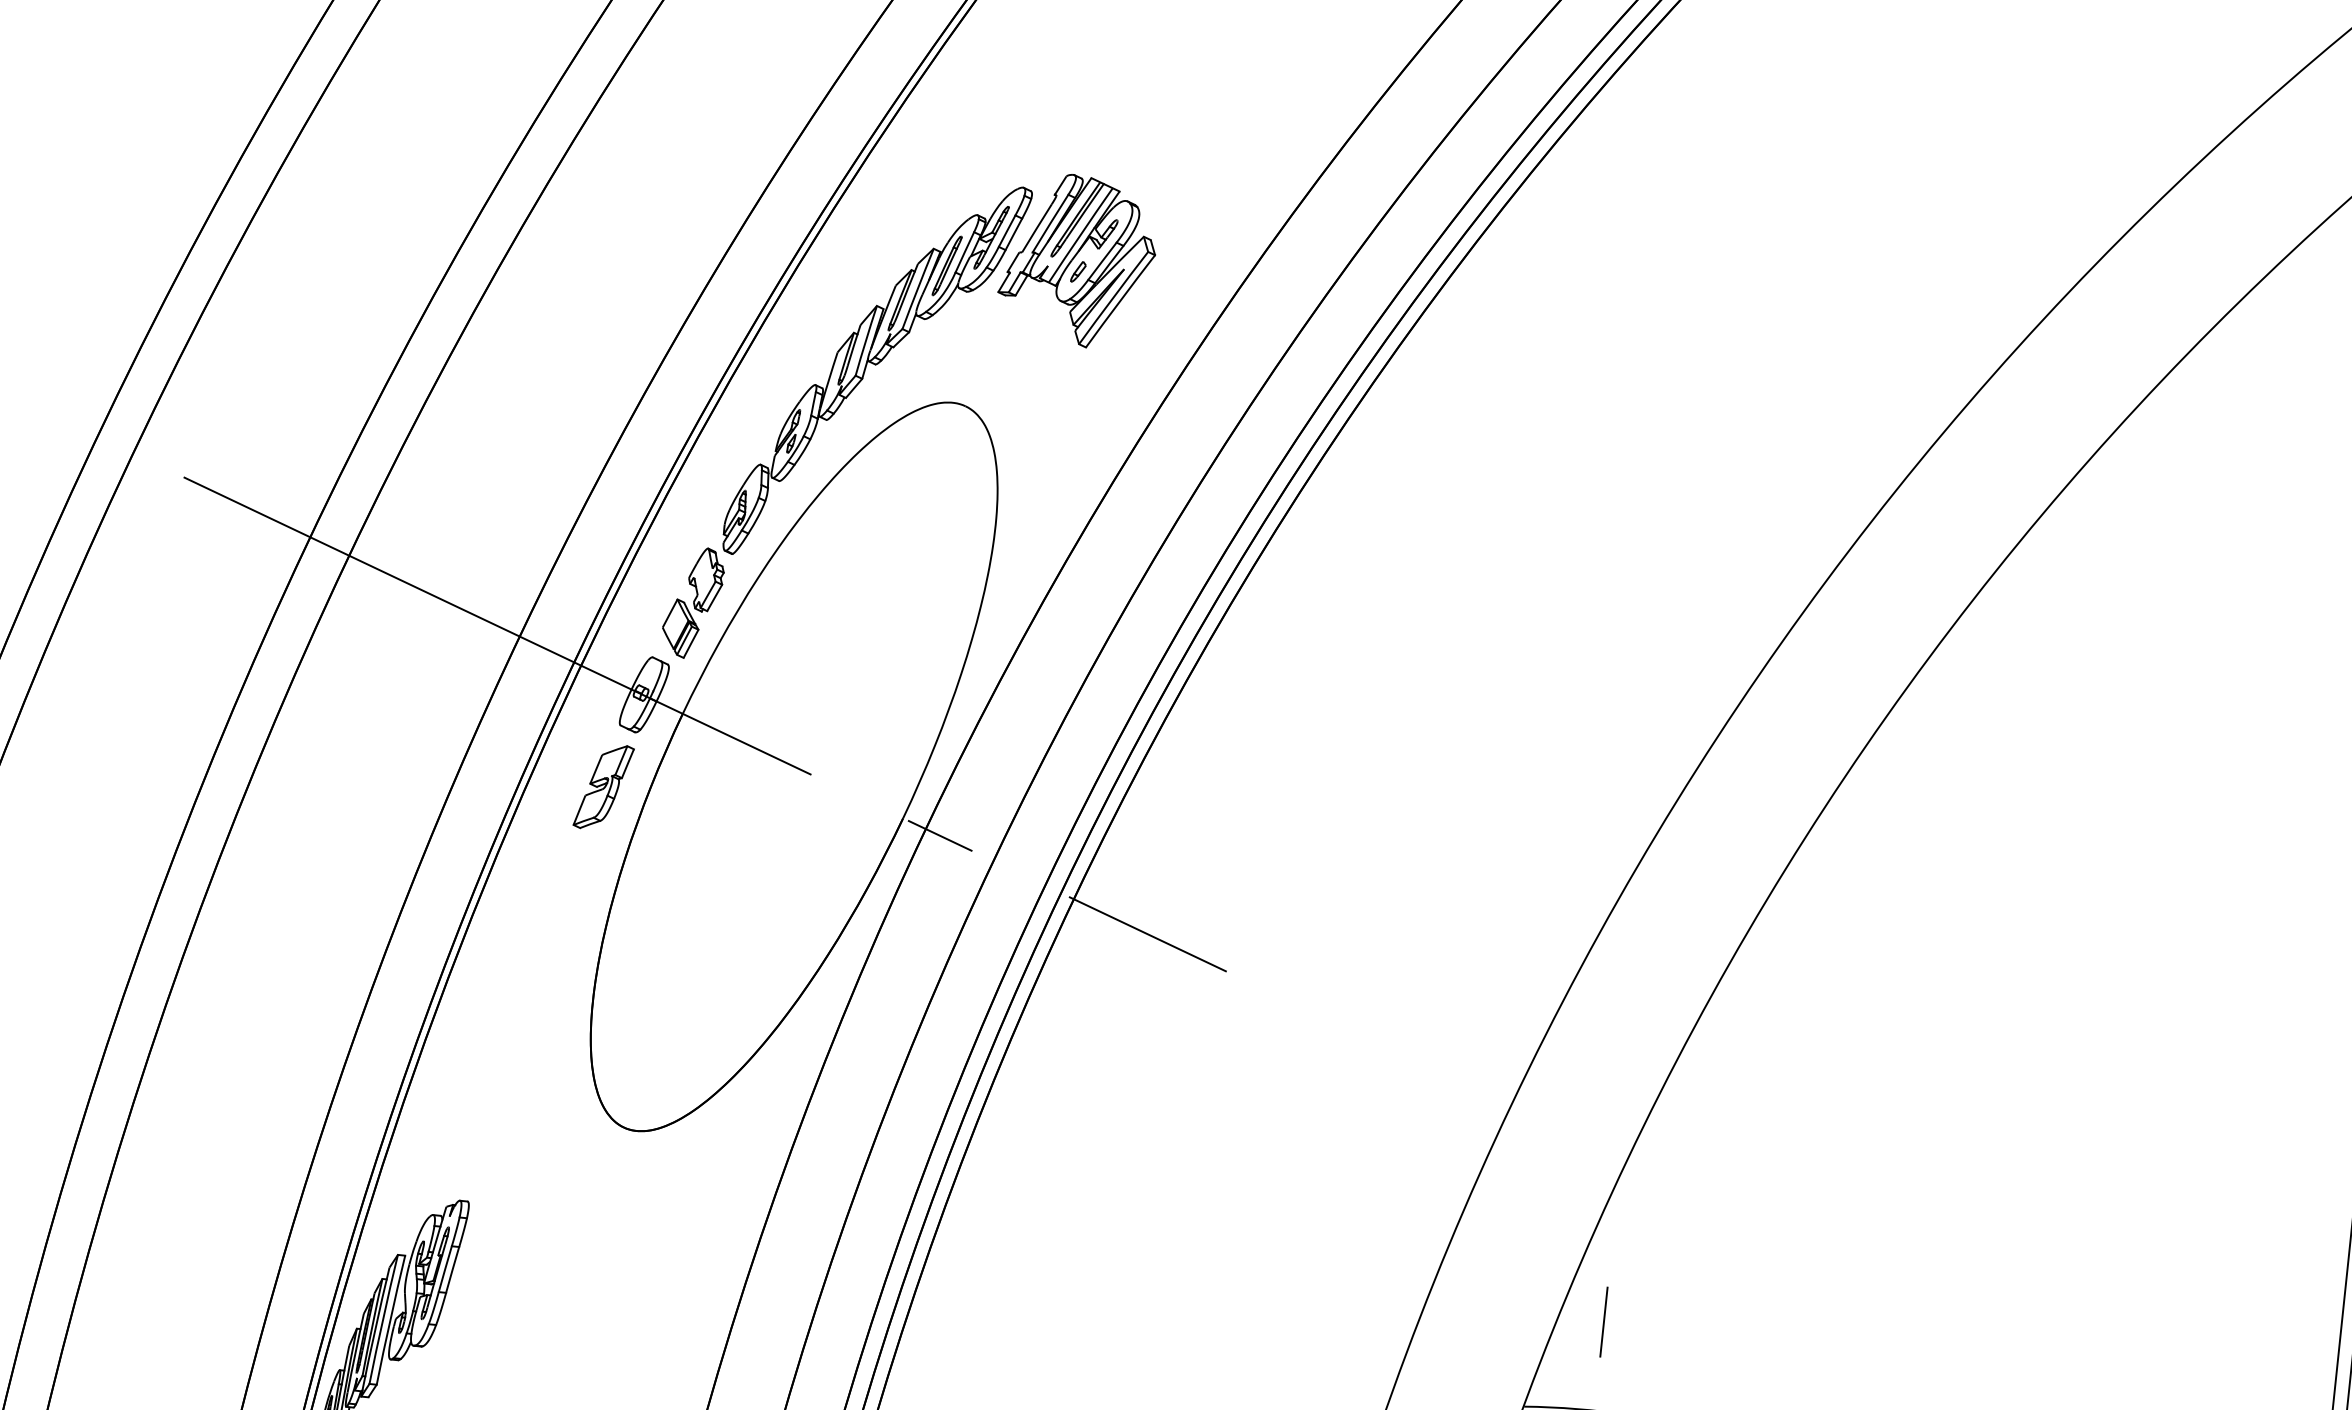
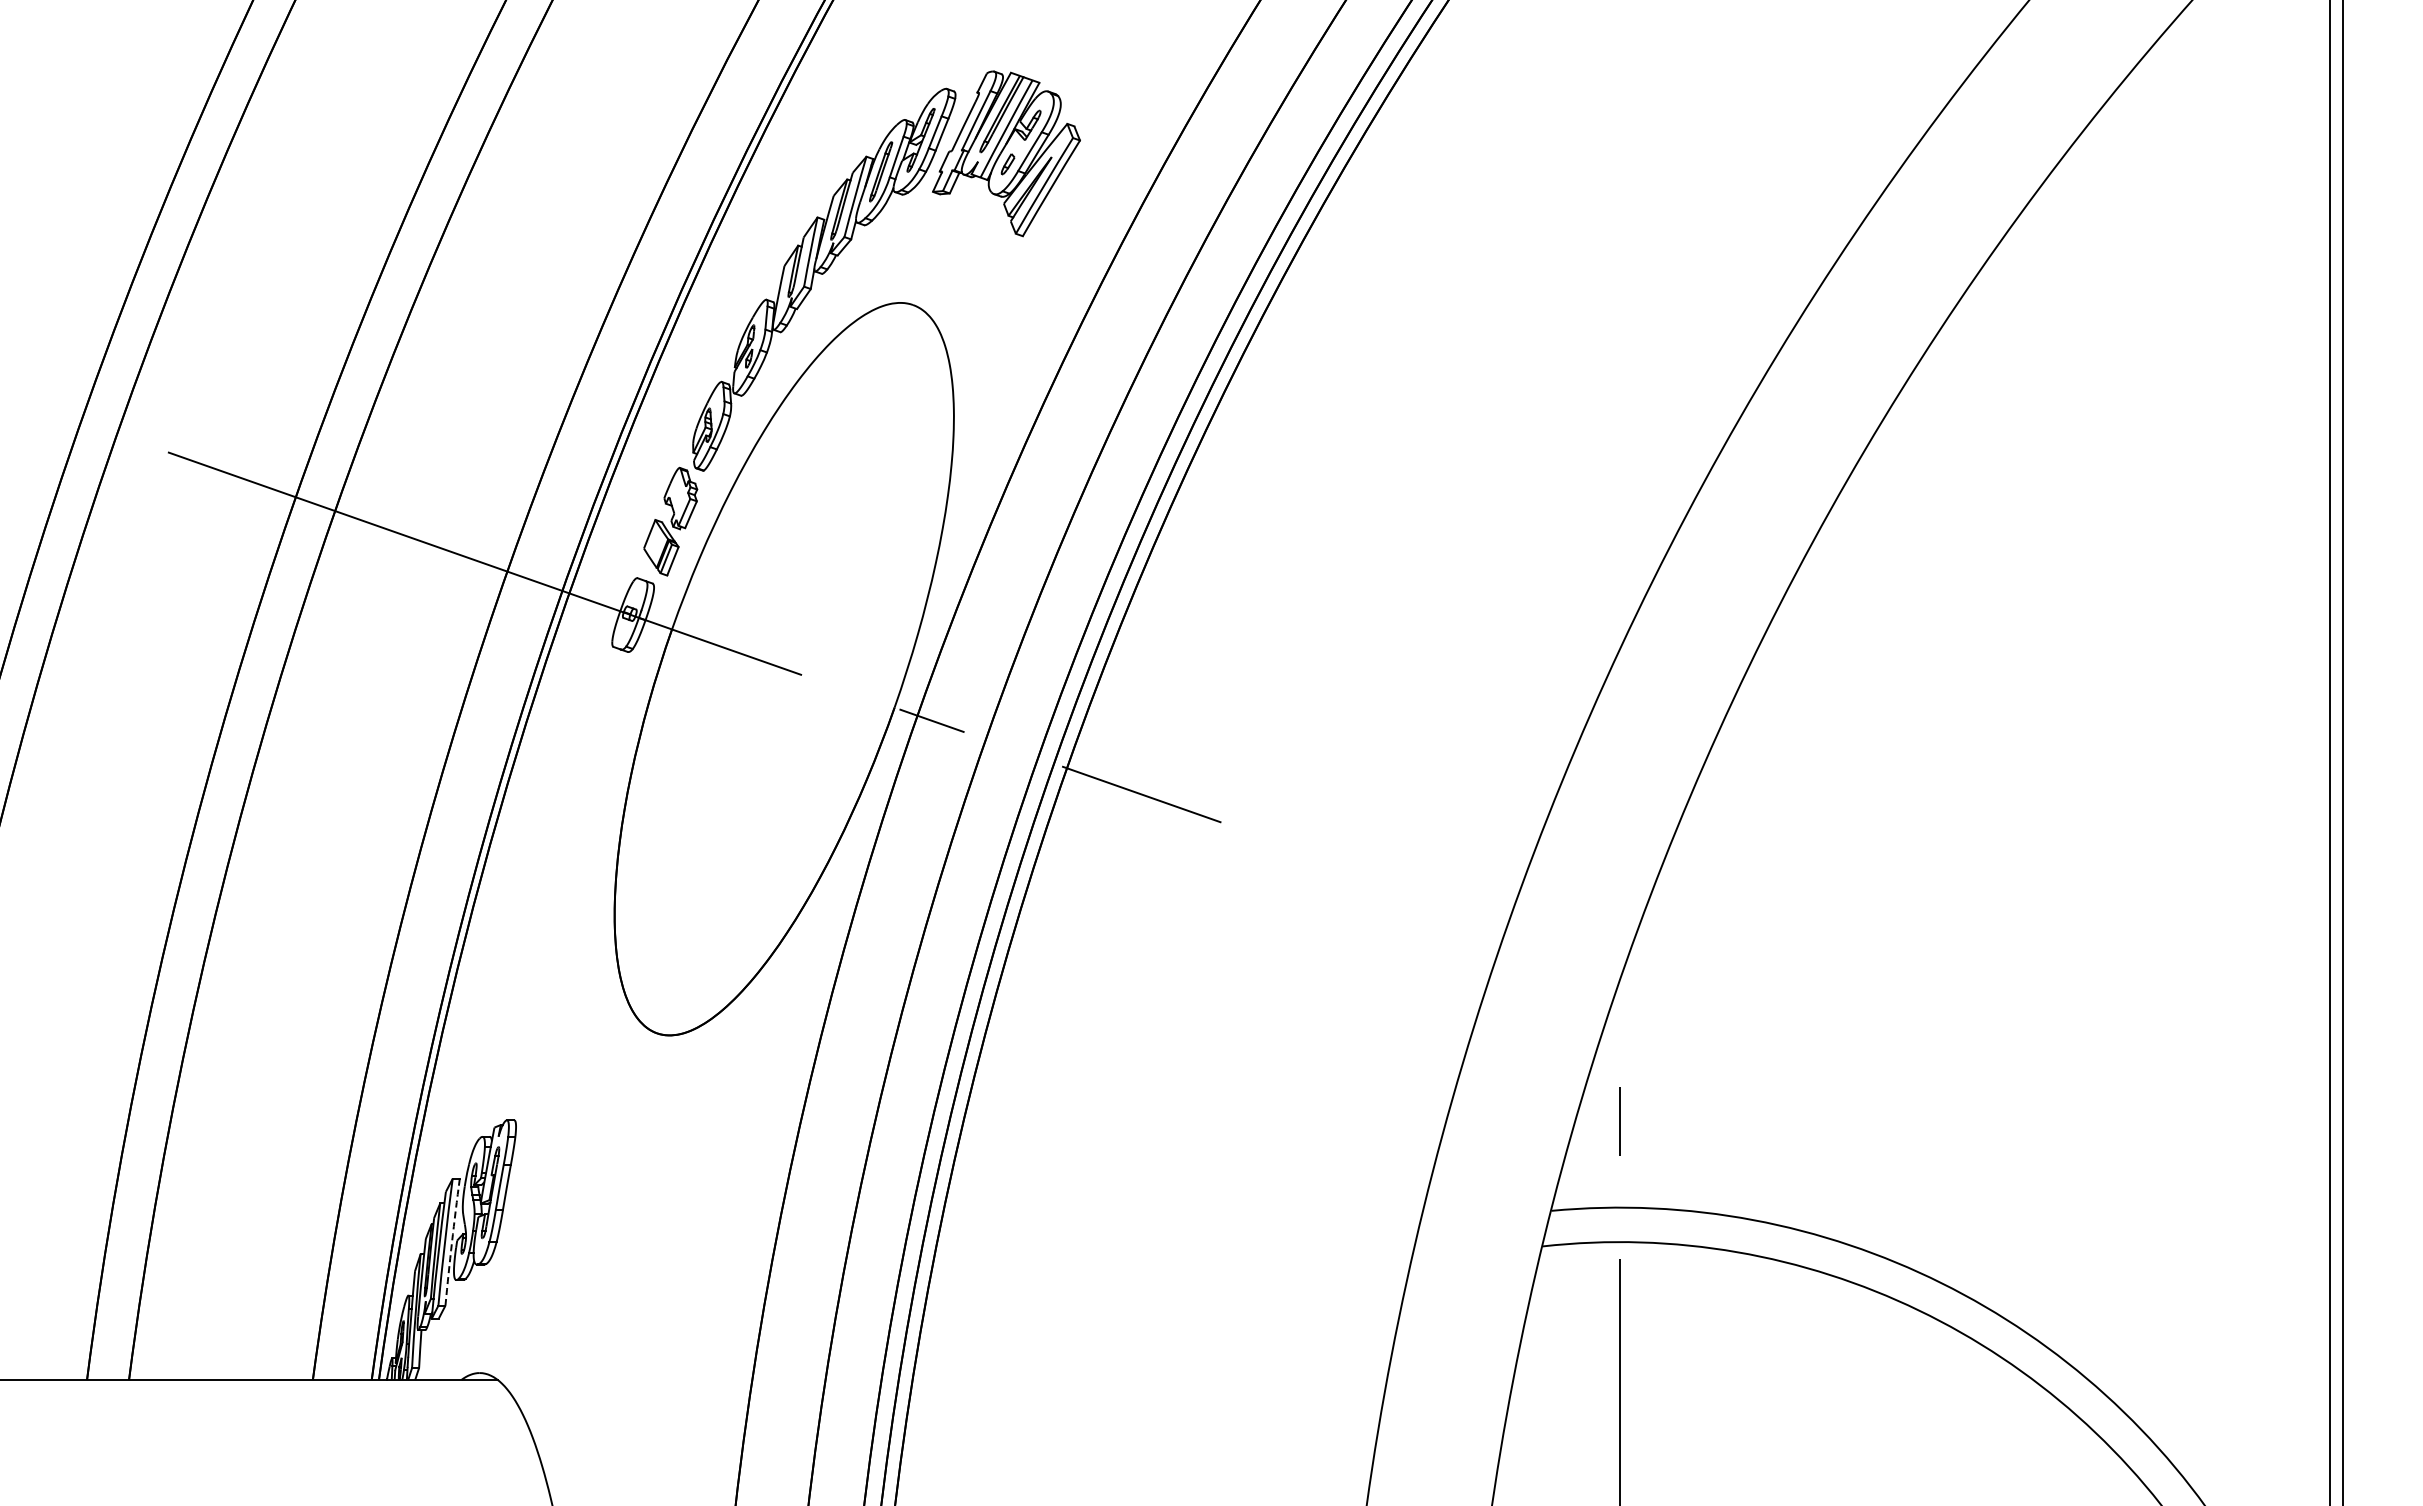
part: (603, 786) -> (603, 707), removed
arc: (390, 1320) -> (452, 1242), solid -> dashed

